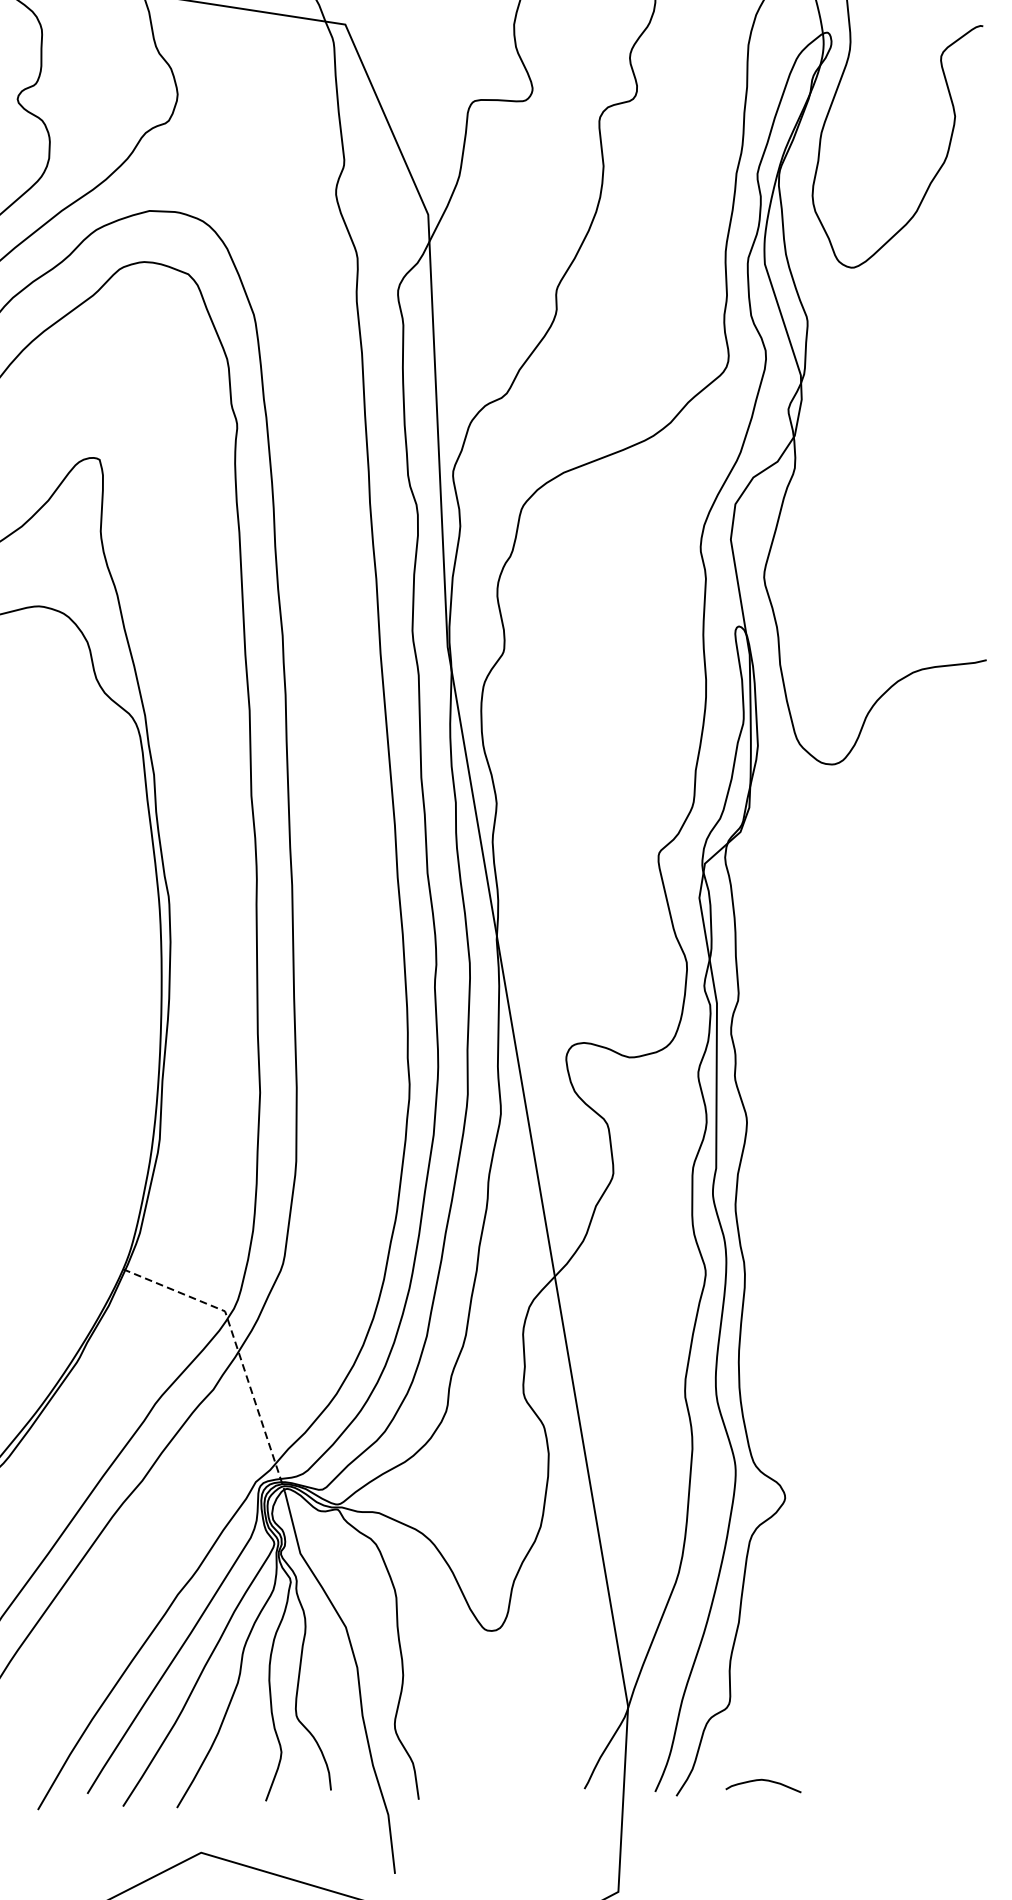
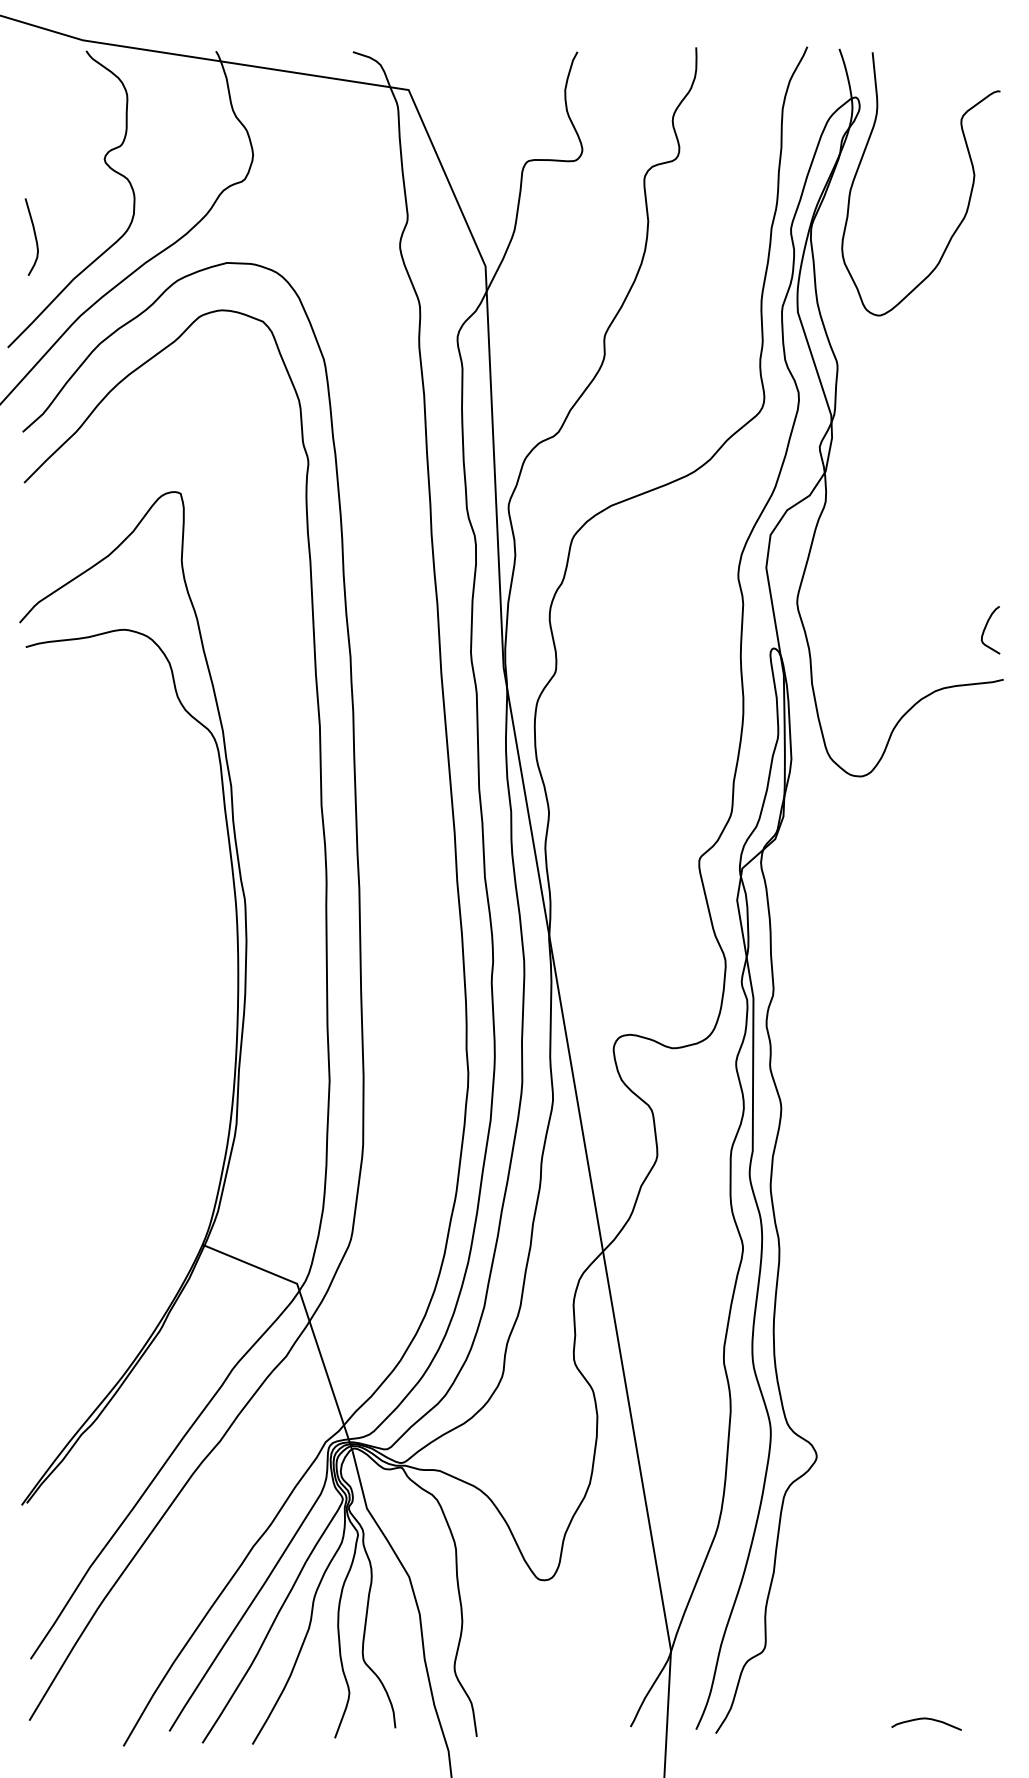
curve: (968, 603) -> (986, 627), added
line: (237, 1348) -> (308, 1318), dashed -> solid
curve: (763, 1780) -> (926, 1719), moved

